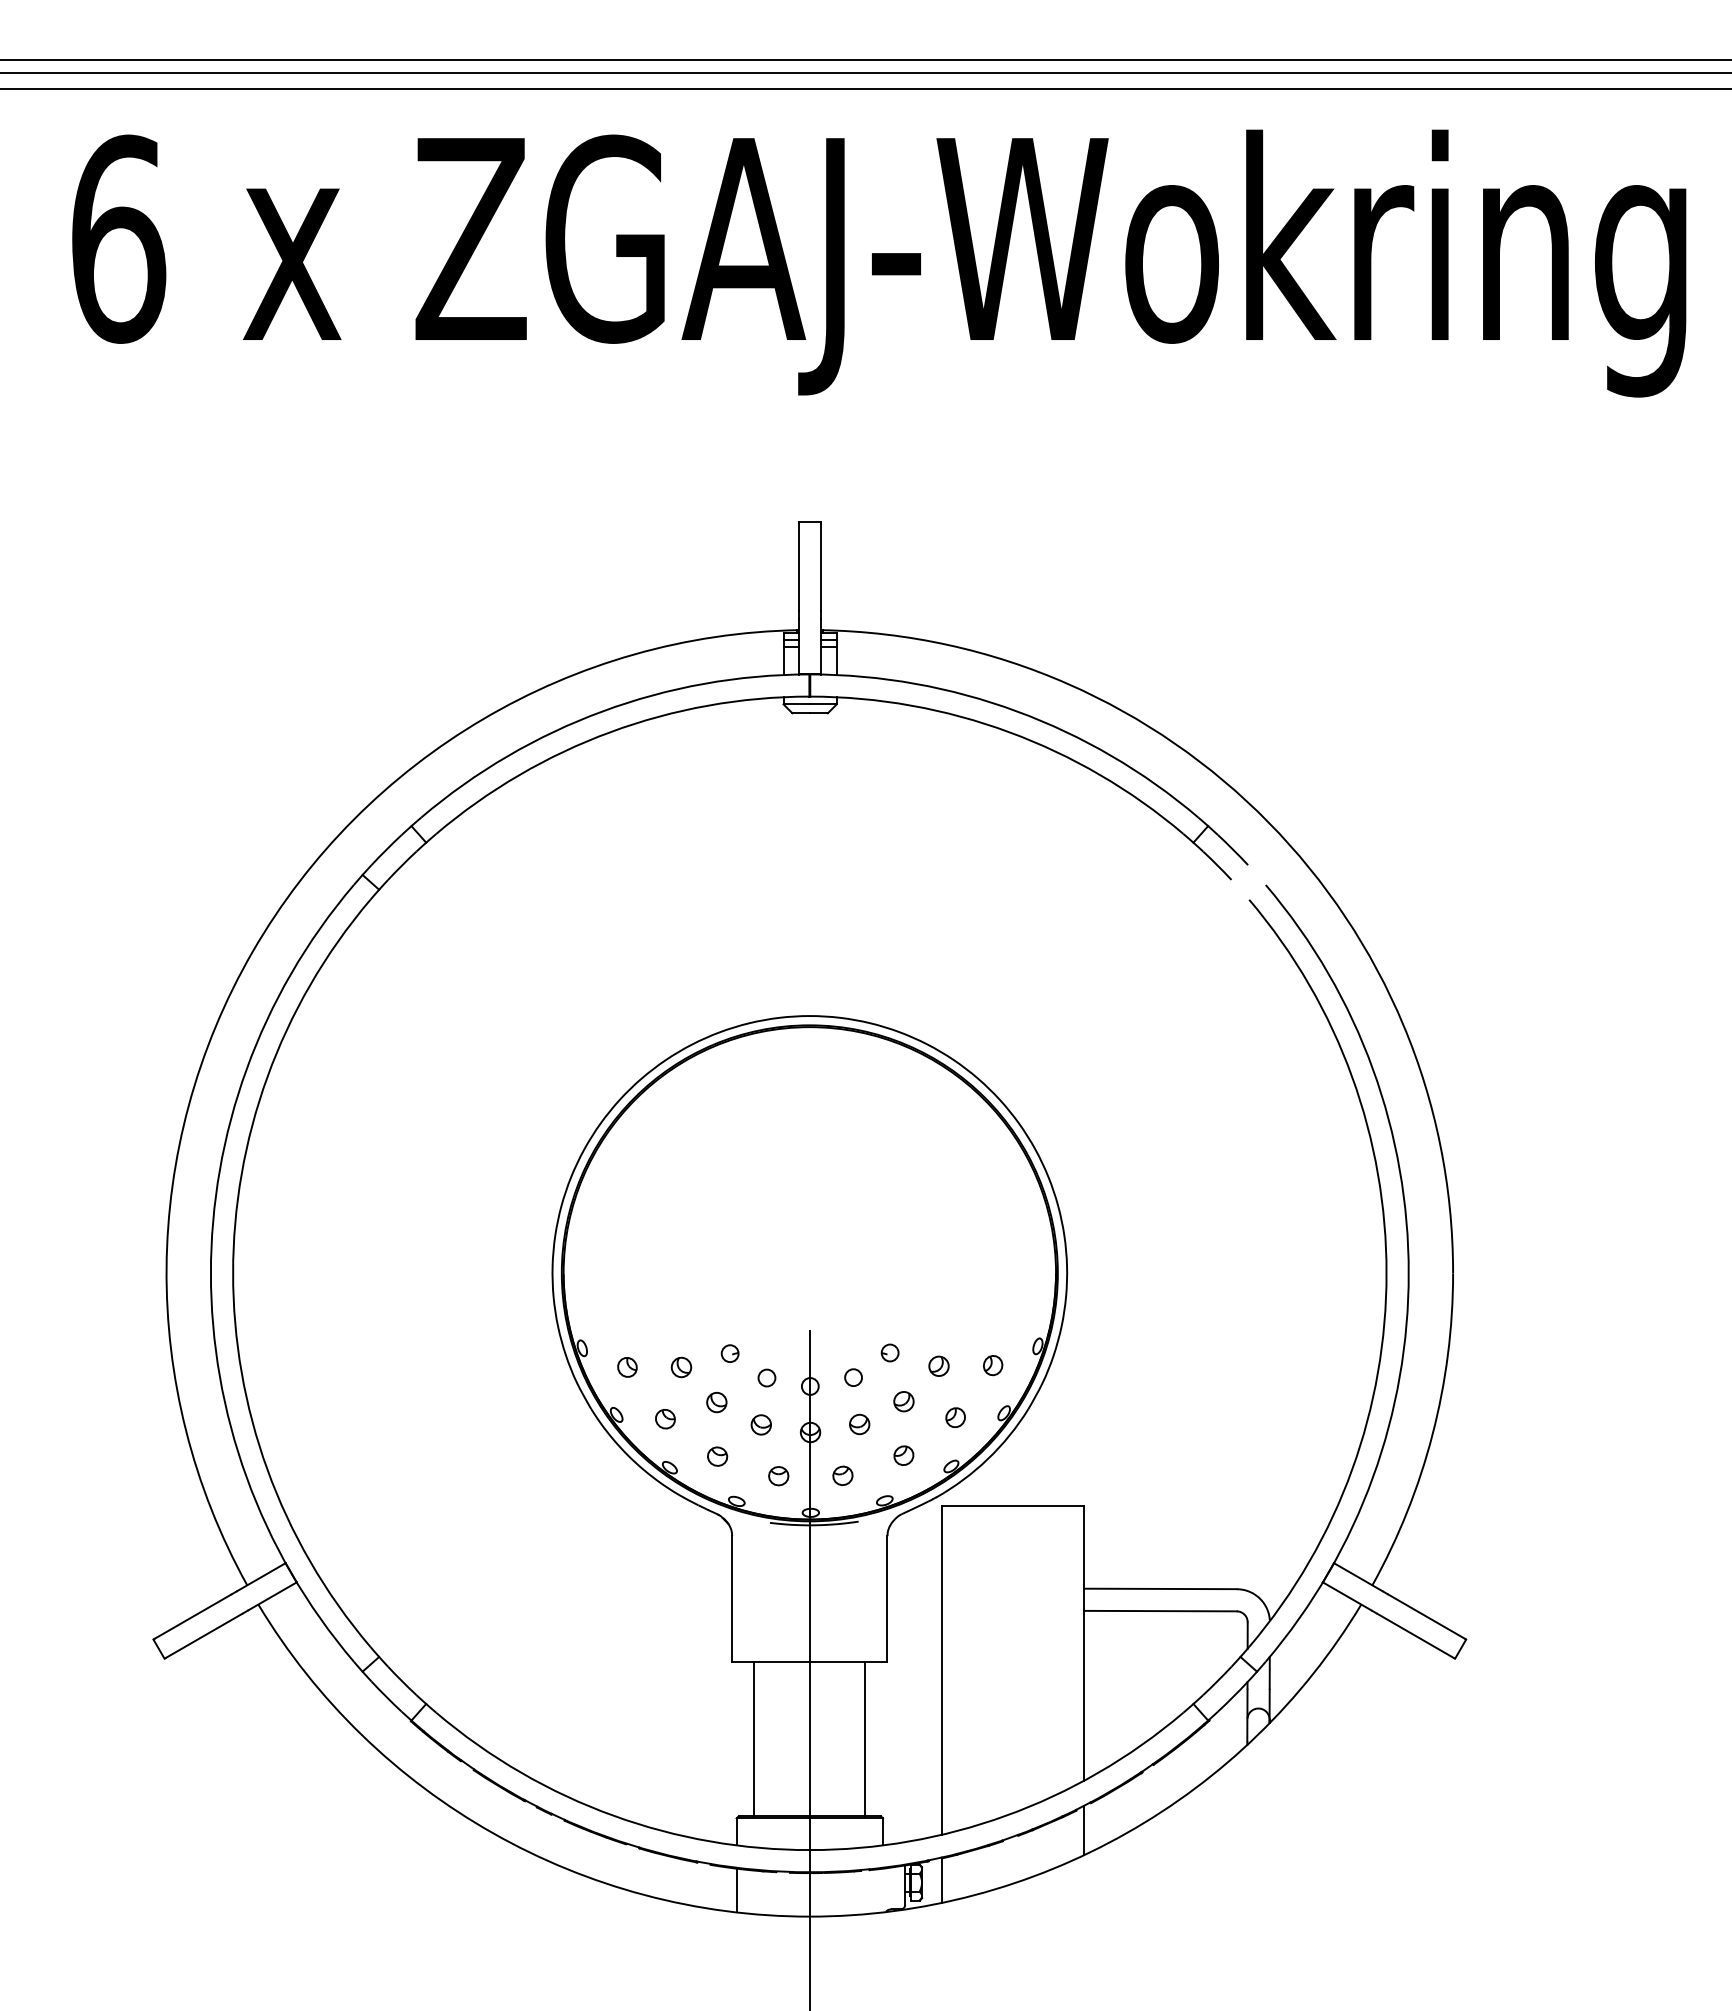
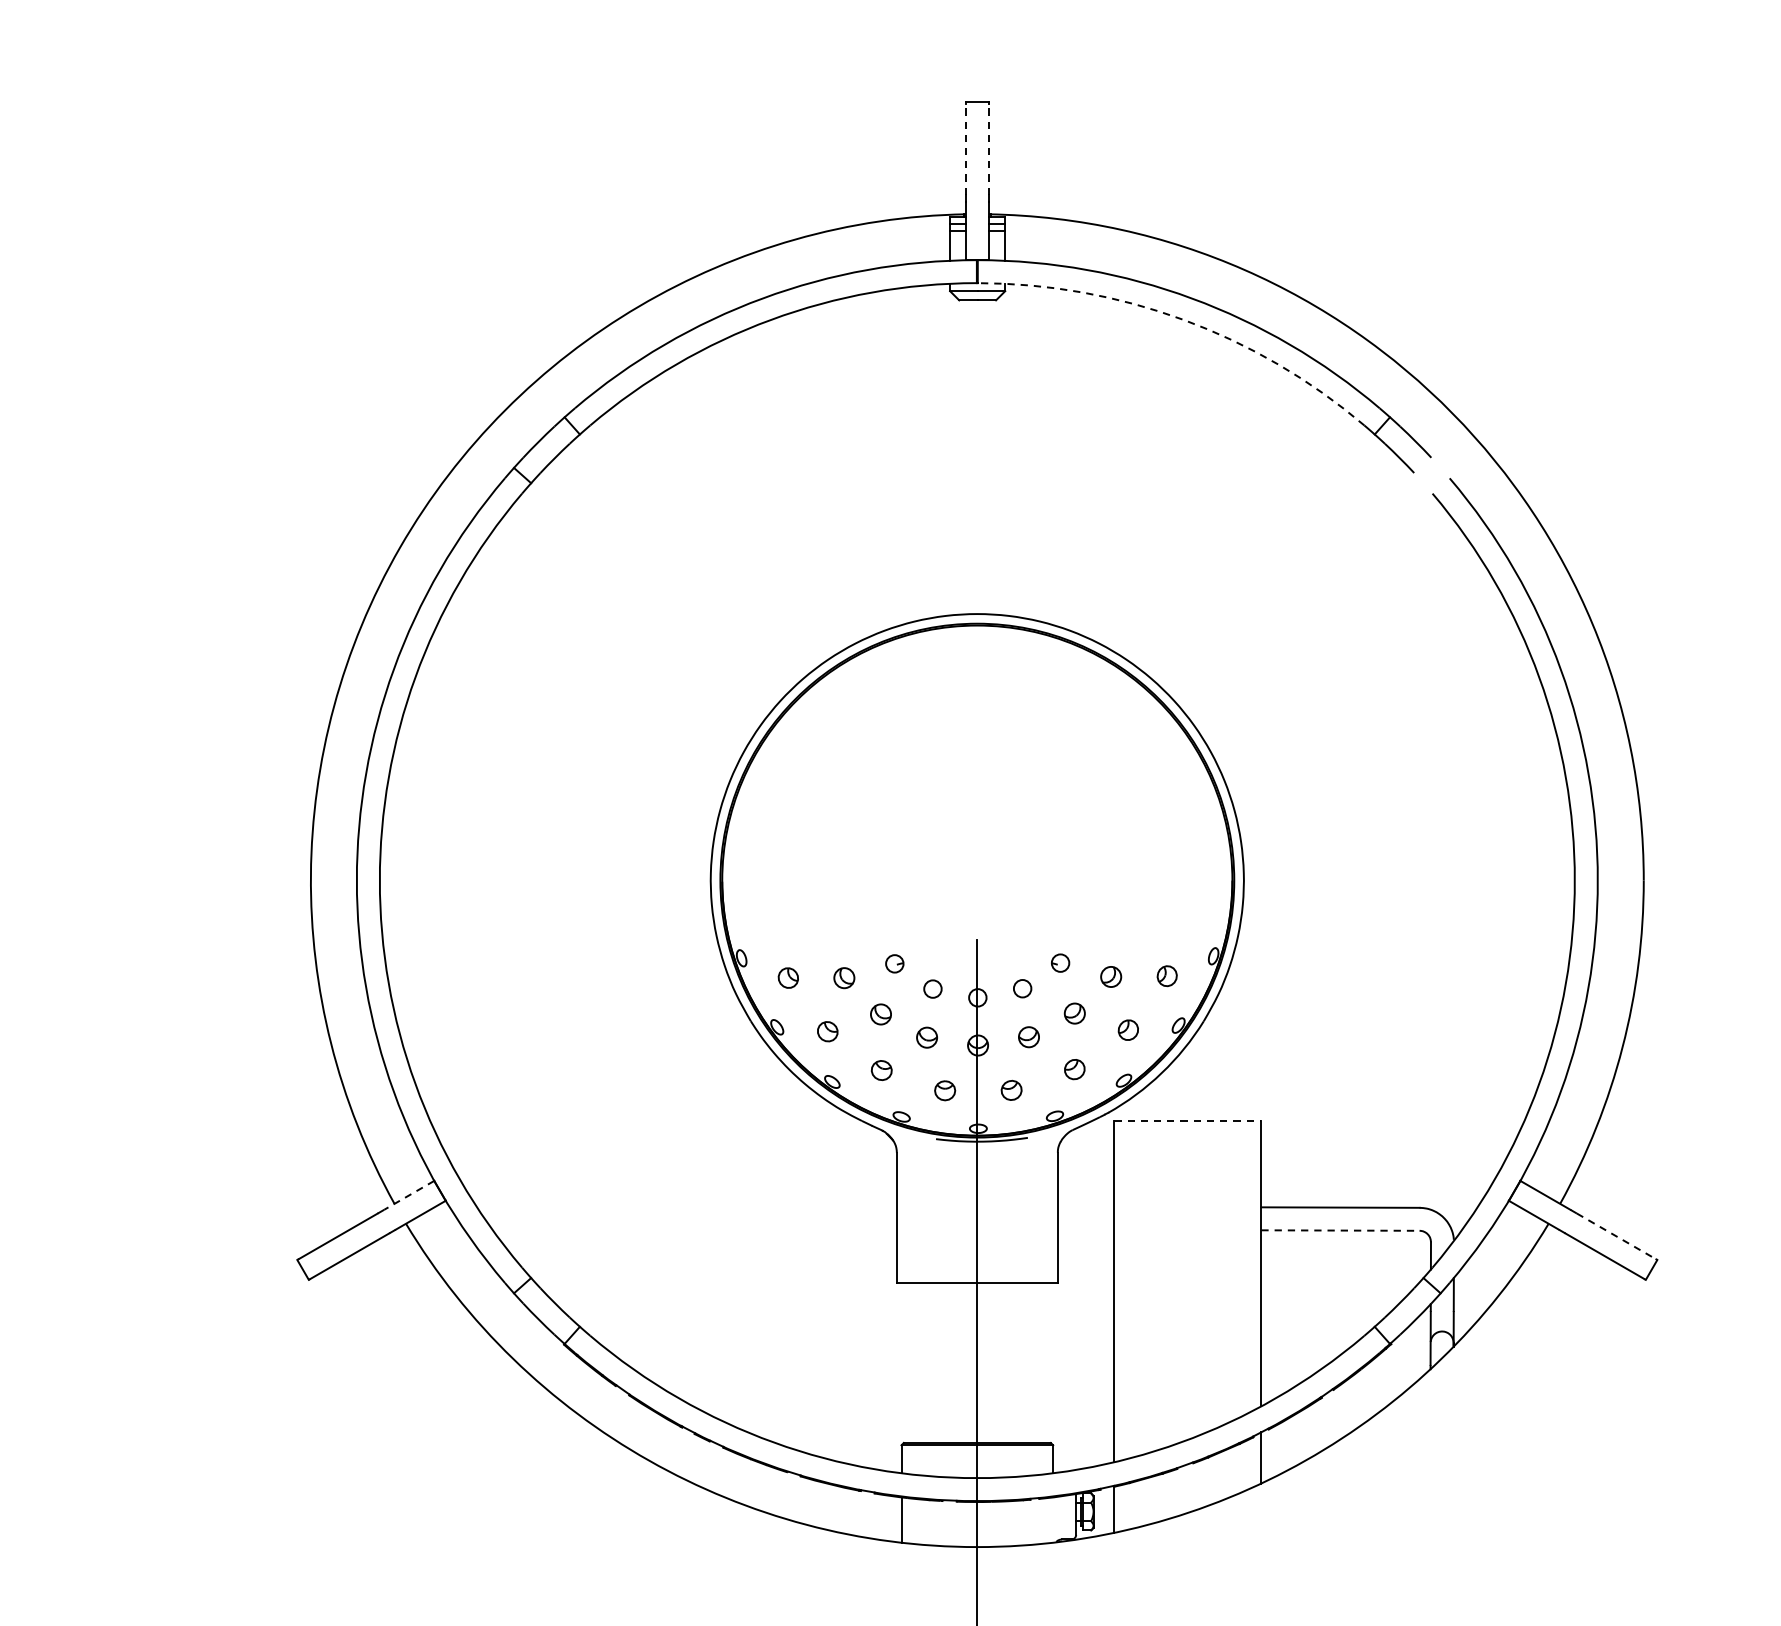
line: (798, 567) -> (965, 149), solid -> dashed
line: (820, 567) -> (988, 149), solid -> dashed
arc: (1009, 732) -> (1184, 320), solid -> dashed
line: (1013, 1505) -> (1188, 1121), solid -> dashed
line: (261, 1577) -> (409, 1195), solid -> dashed
line: (1160, 1611) -> (1340, 1230), solid -> dashed
line: (1426, 1616) -> (1616, 1236), solid -> dashed
line: (754, 1738) -> (920, 1362), removed
line: (865, 1738) -> (1035, 1362), removed

